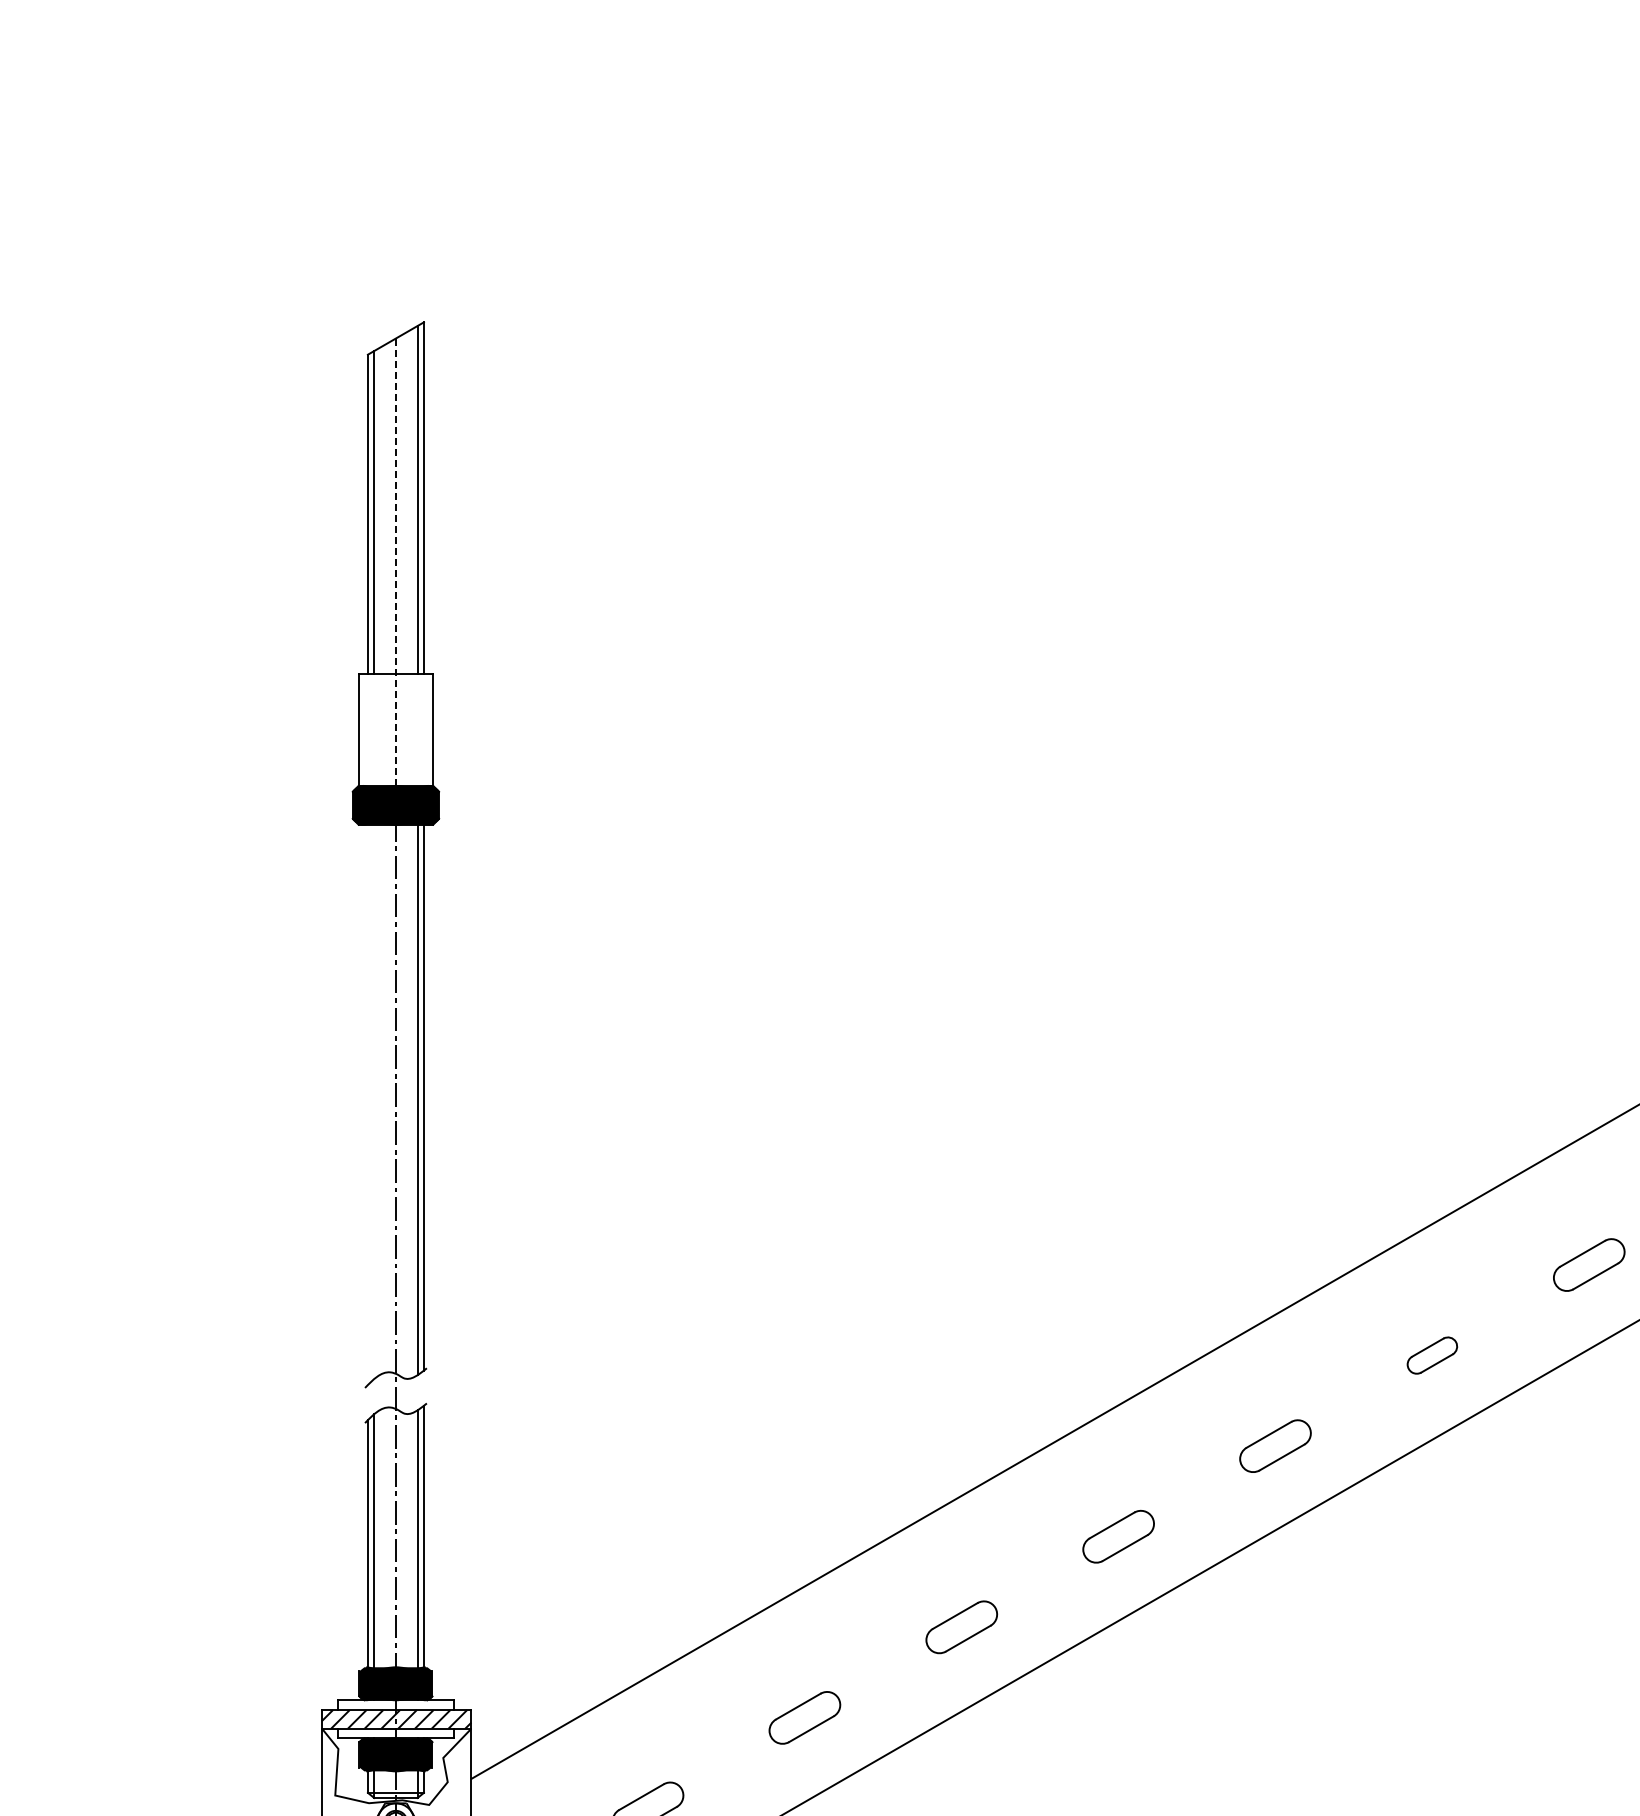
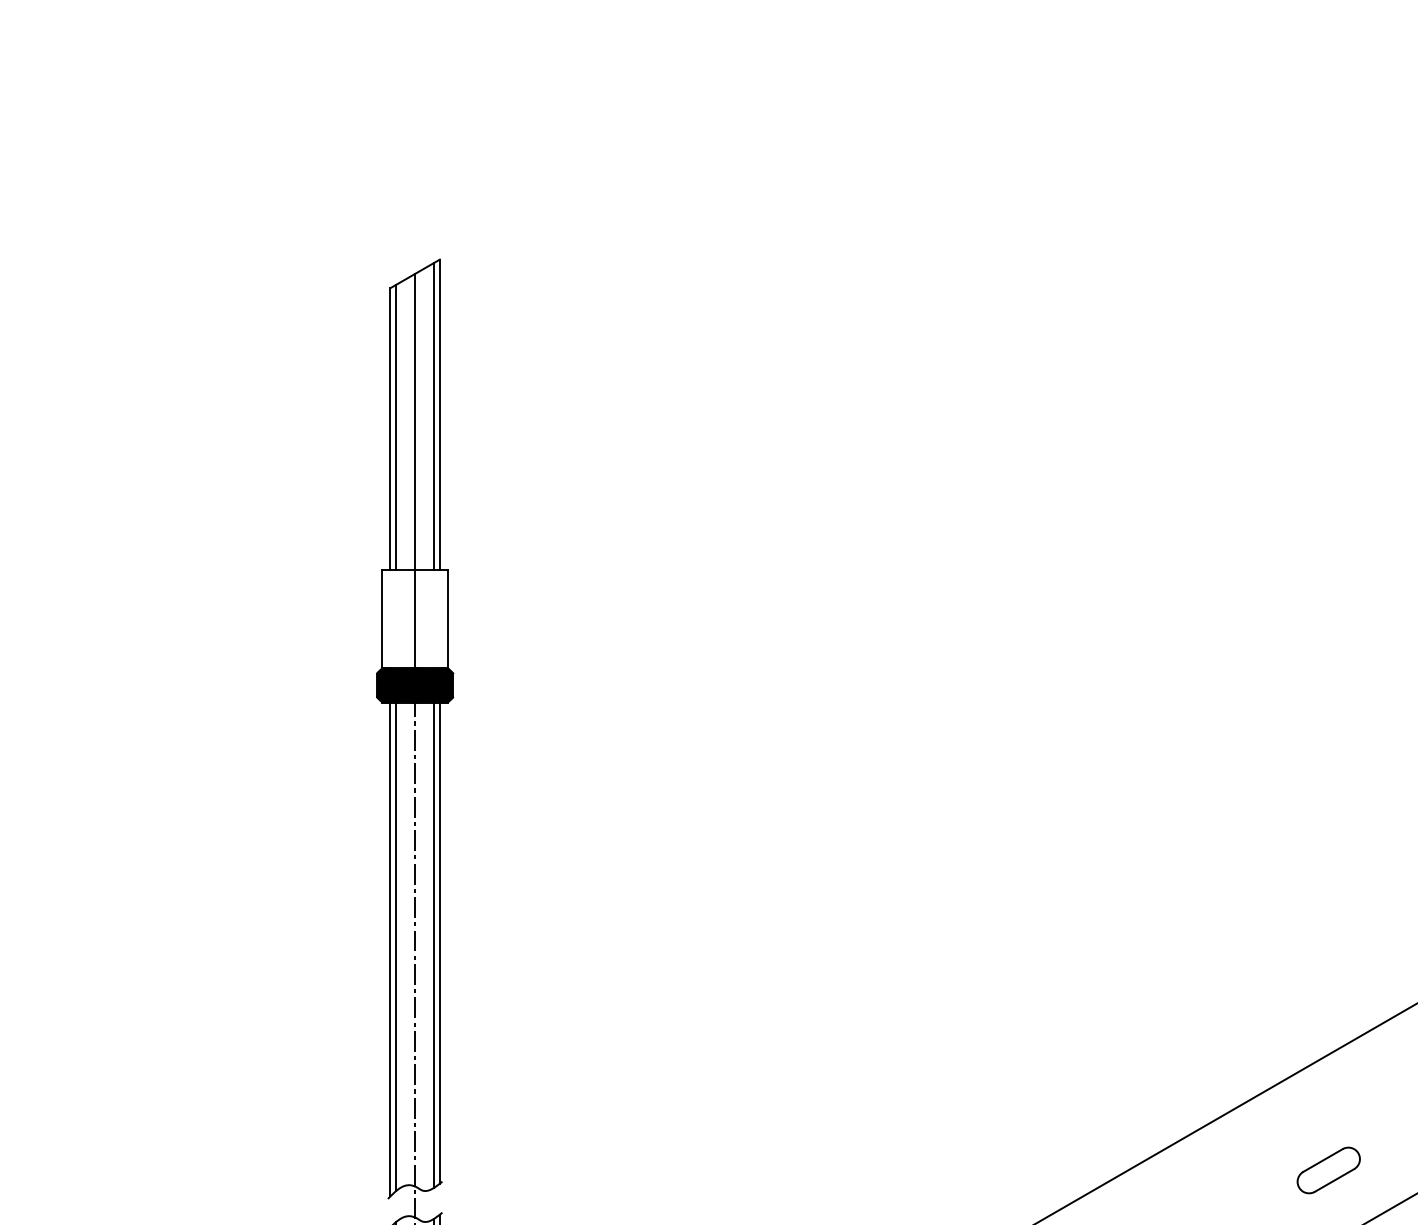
line: (395, 562) -> (414, 471), dashed -> solid
line: (374, 1101) -> (396, 946), added
line: (367, 1104) -> (390, 949), added
part: (1432, 1355) -> (1328, 1170), size x1.43

